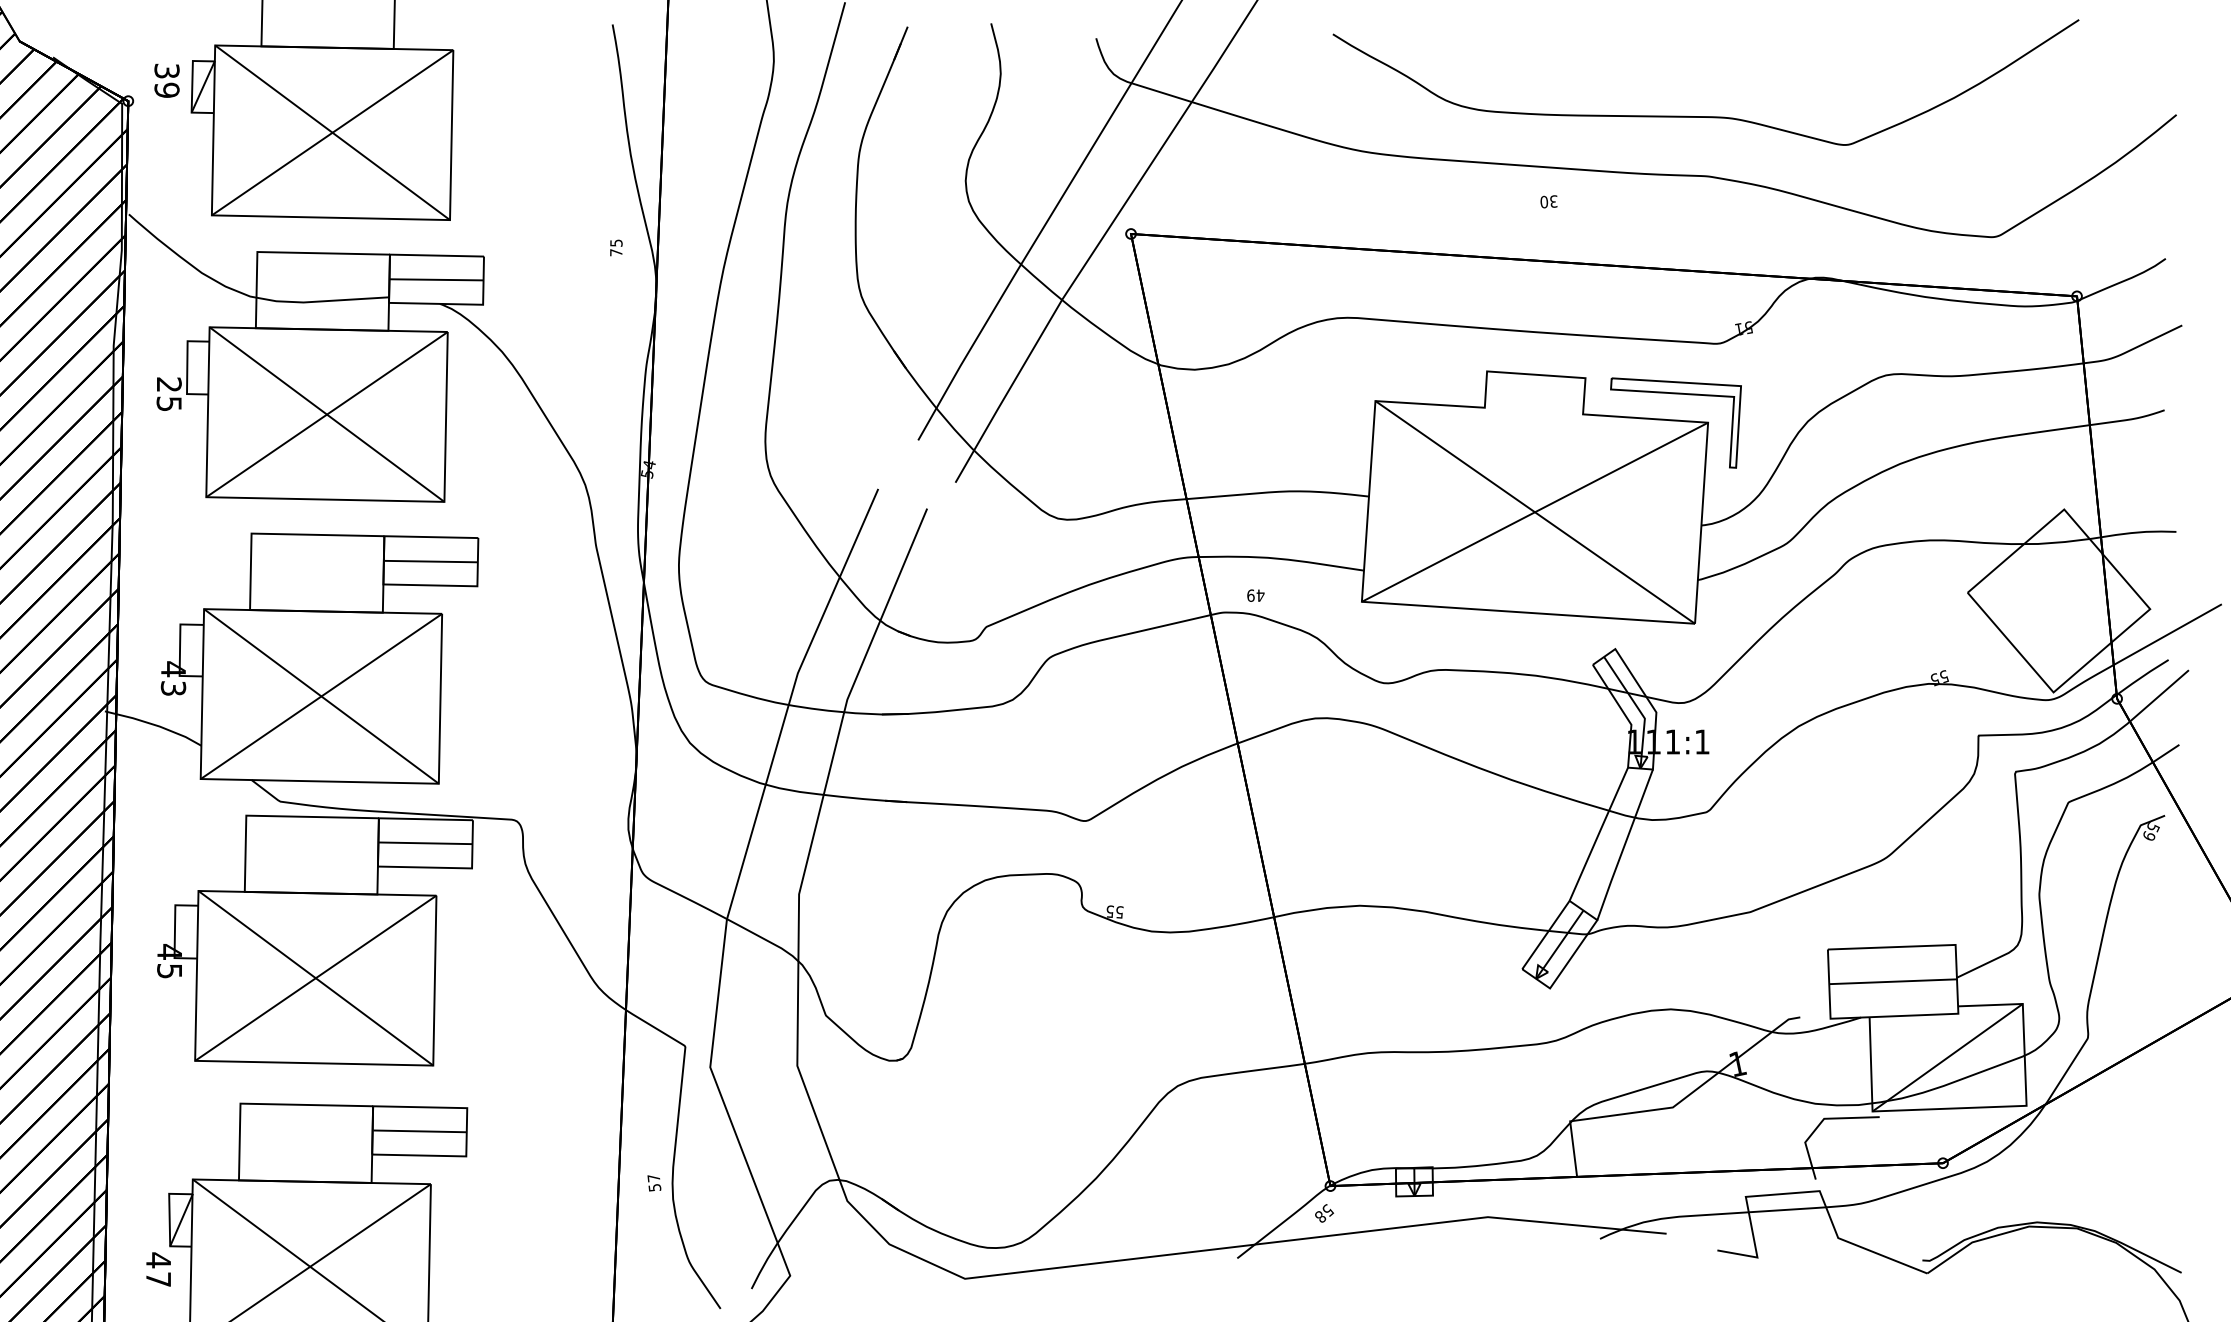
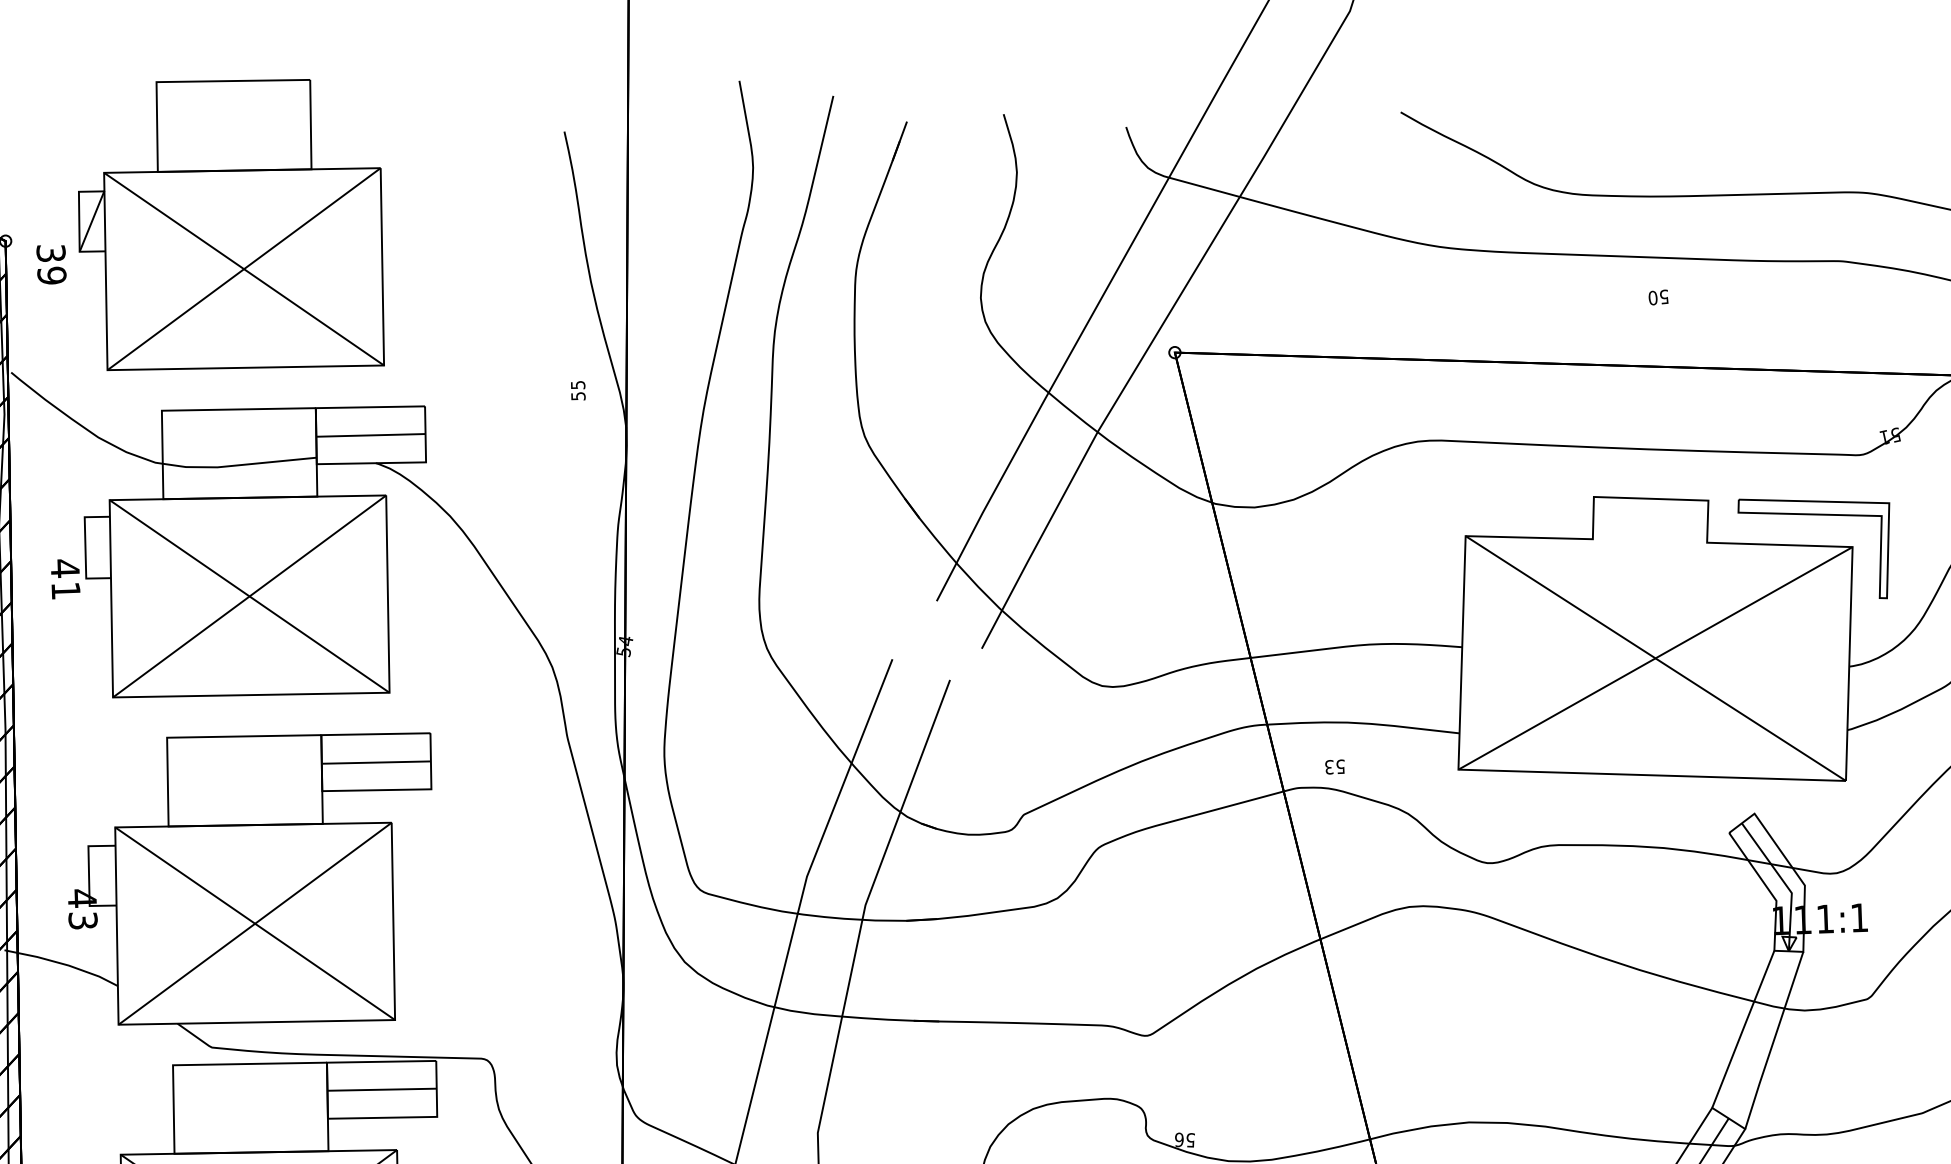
text: (166, 80) -> (50, 264), moved
text: (1553, 201) -> (1663, 296), 30 -> 50
text: (616, 252) -> (578, 396), 75 -> 55
text: (168, 393) -> (64, 578), 25 -> 41
text: (1255, 595) -> (1334, 766), 49 -> 53
text: (1109, 911) -> (1178, 1139), 55 -> 56

